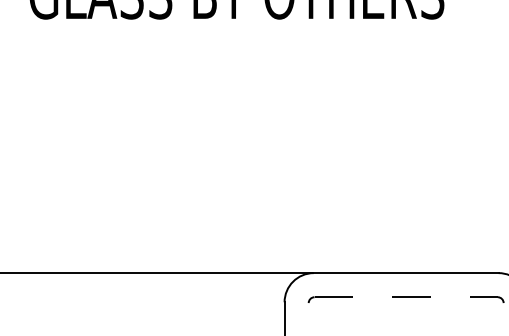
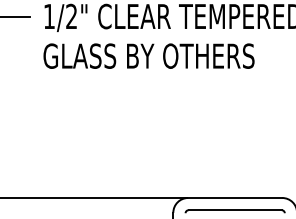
line: (406, 297) -> (235, 210), dashed -> solid

